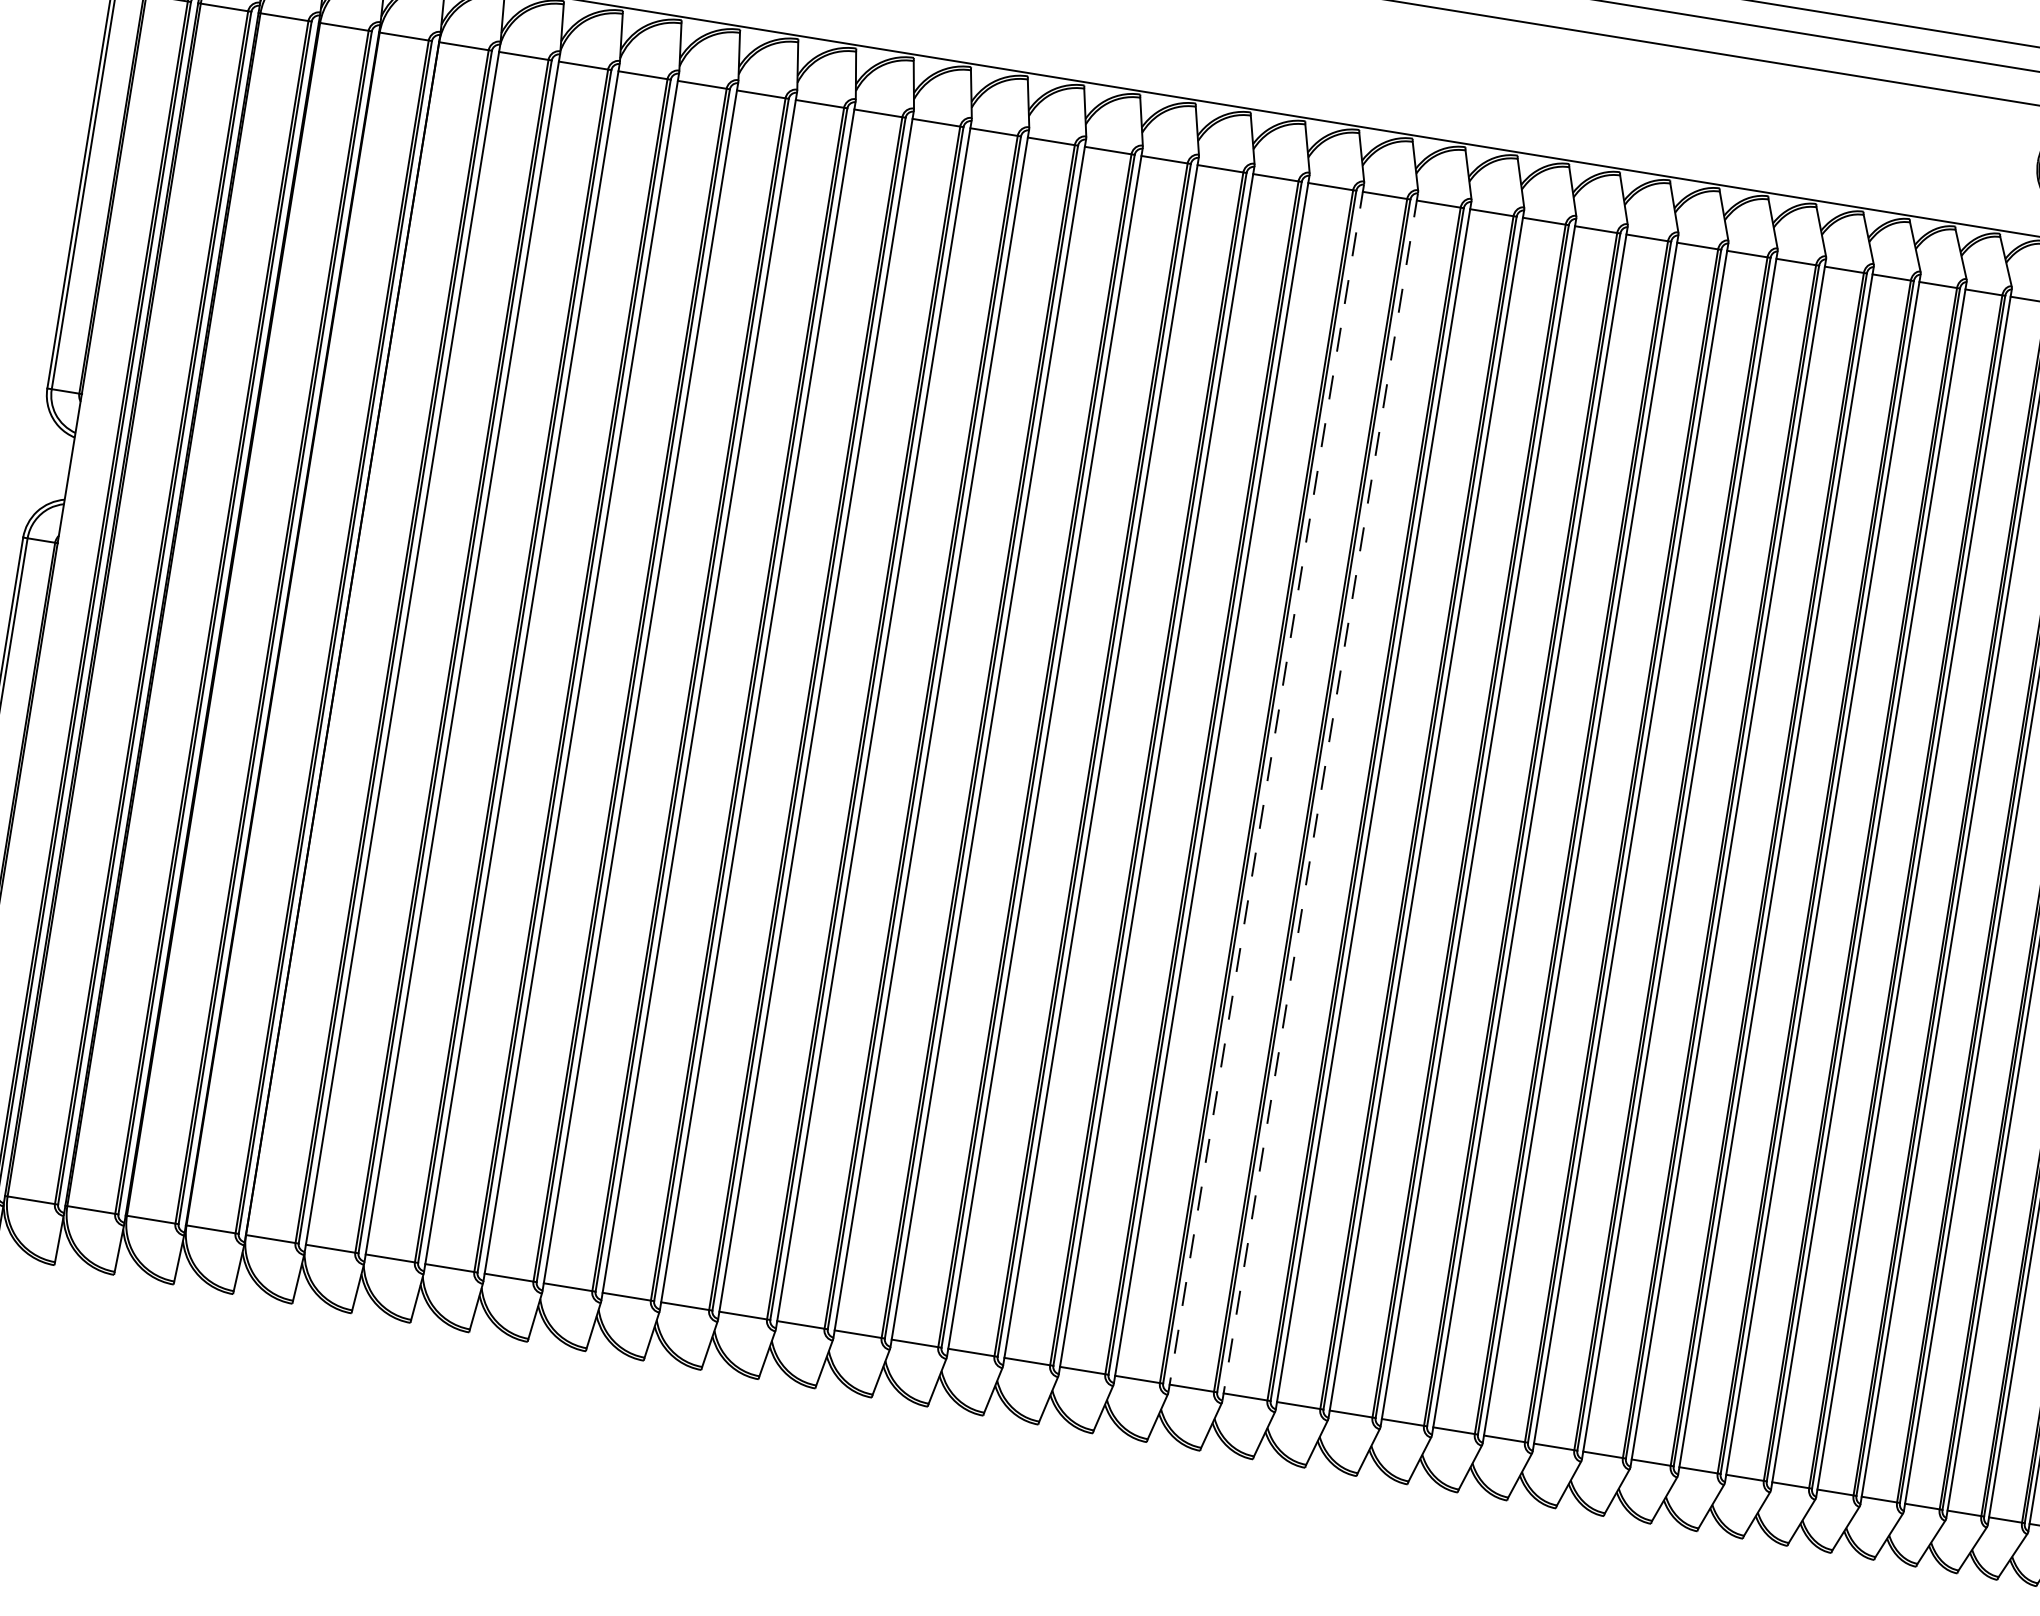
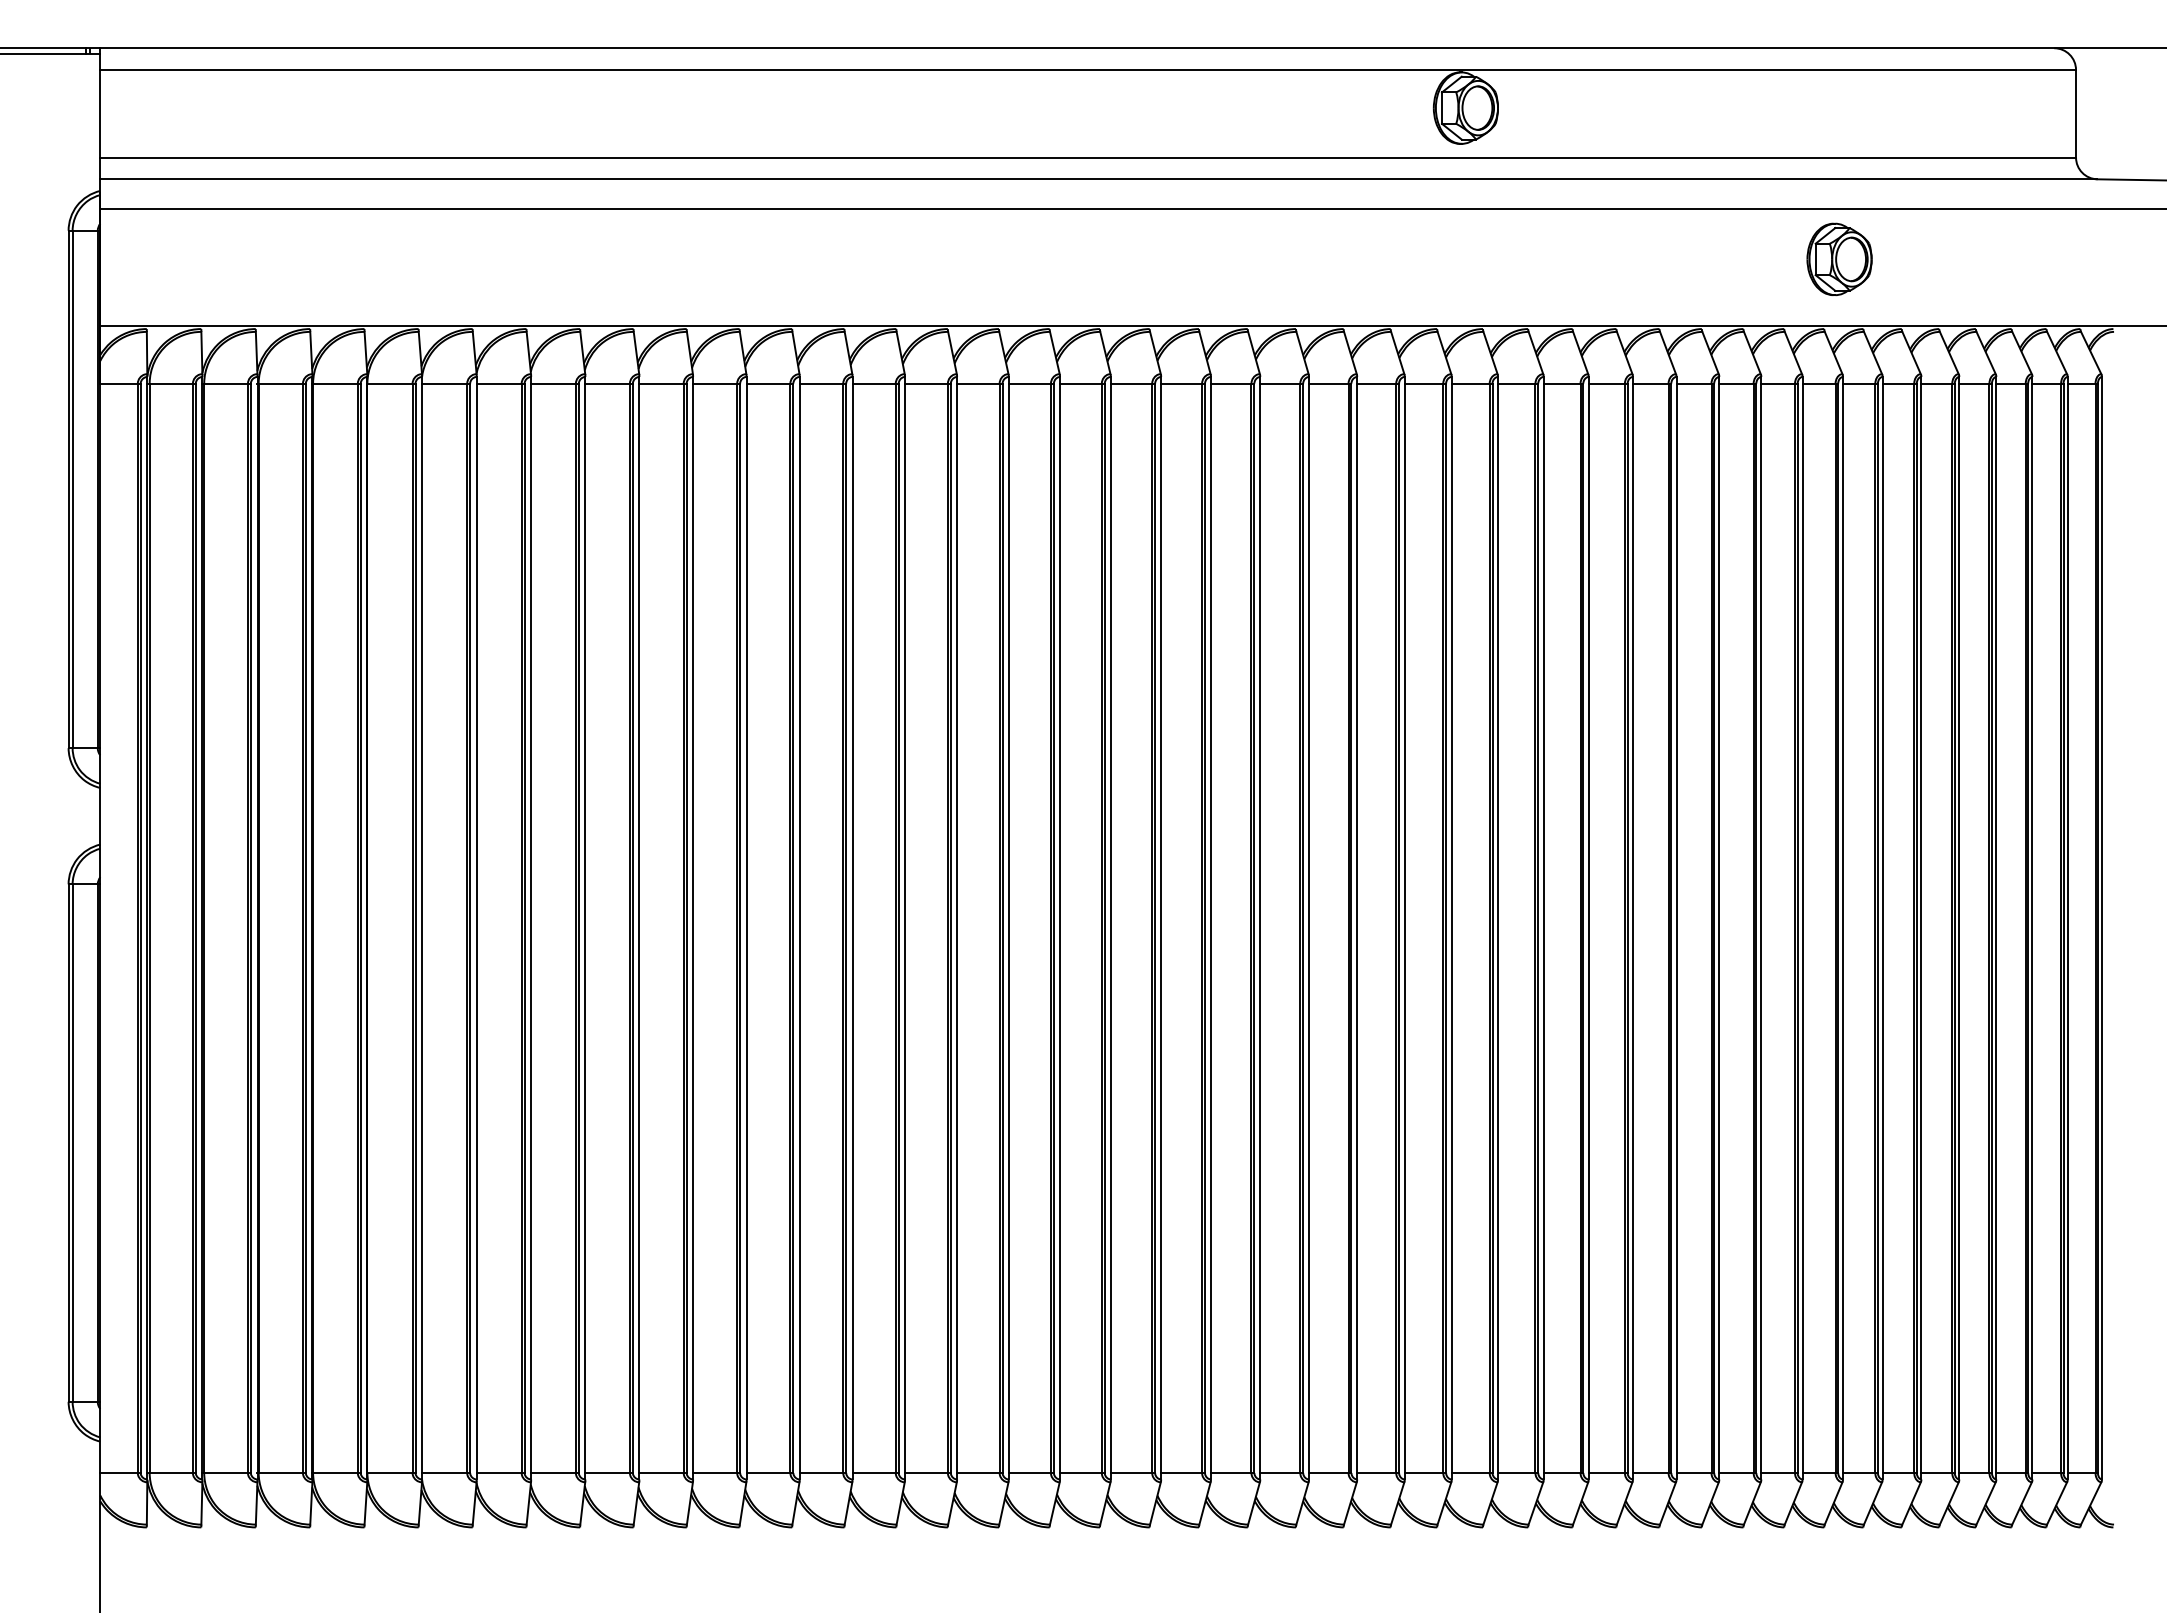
line: (1265, 788) -> (1210, 928), dashed -> solid
line: (1320, 797) -> (1260, 928), dashed -> solid

